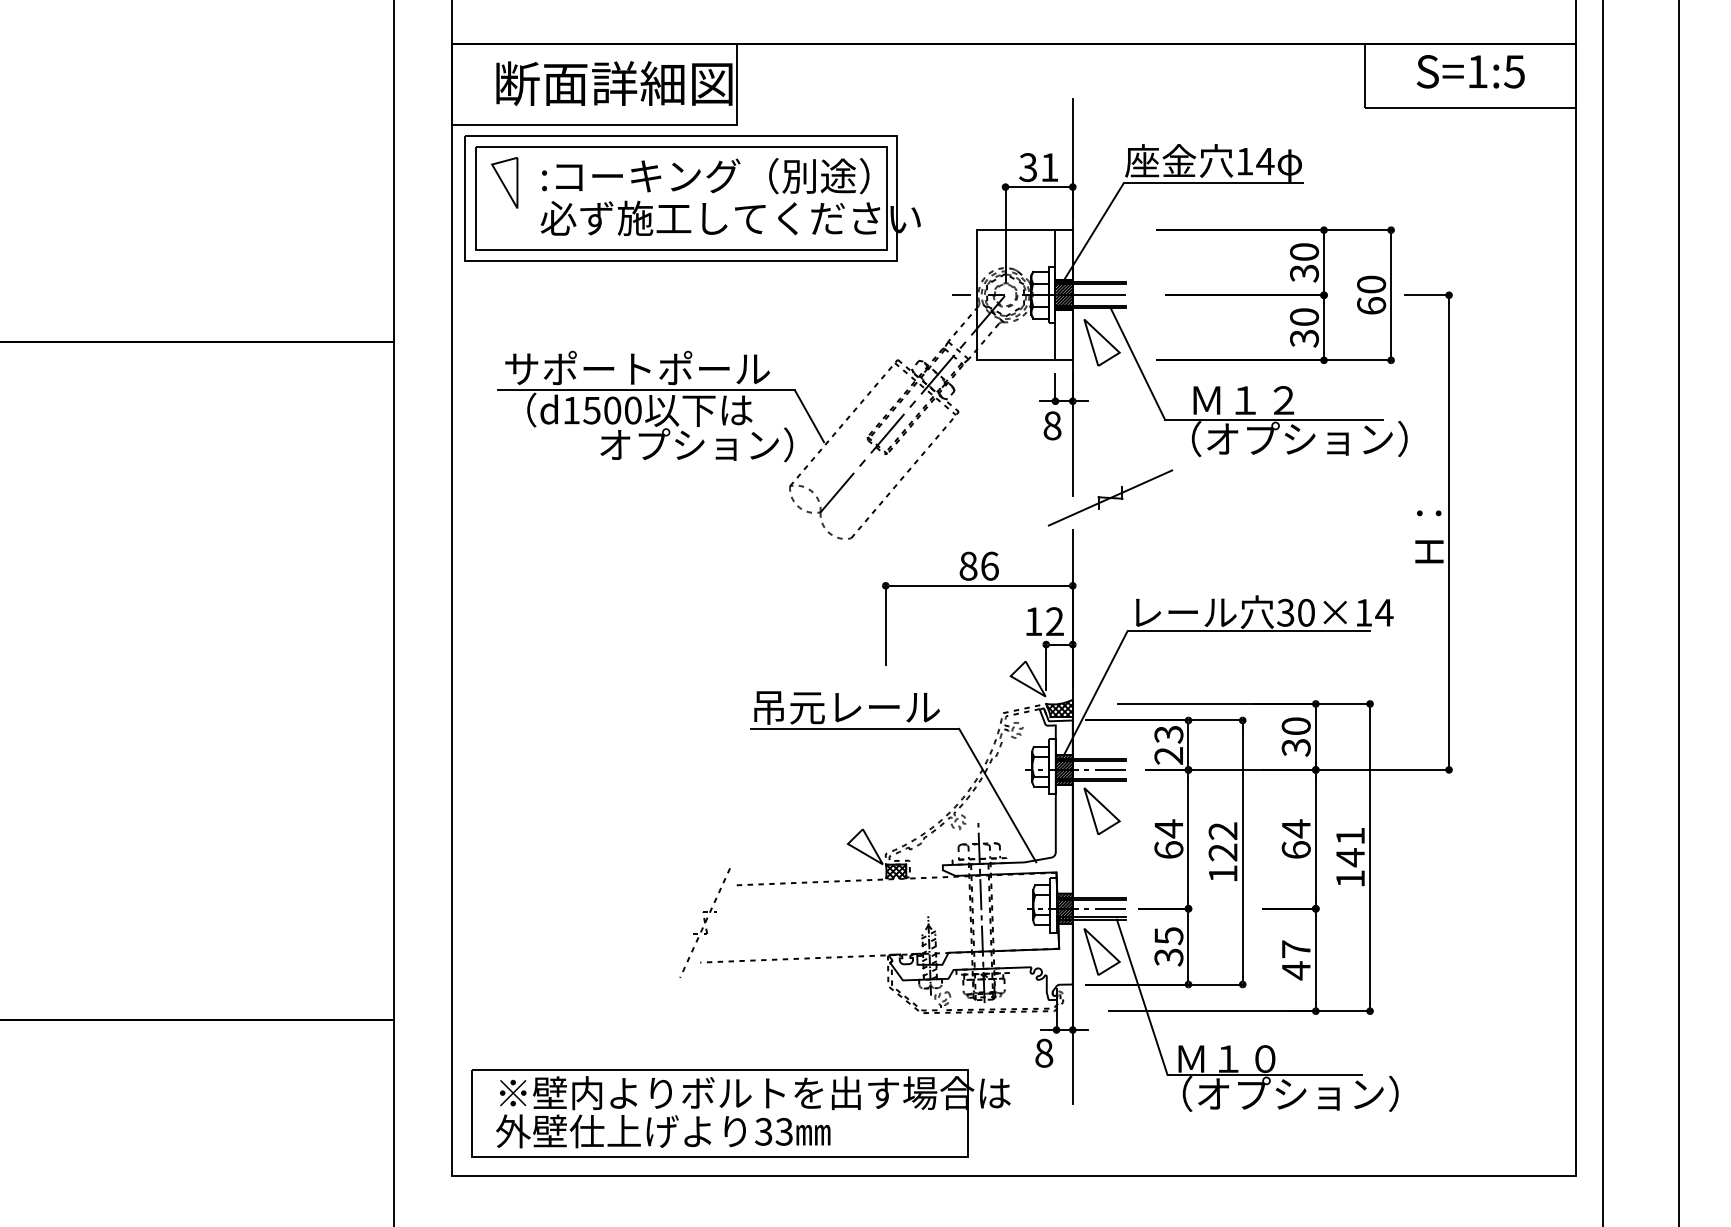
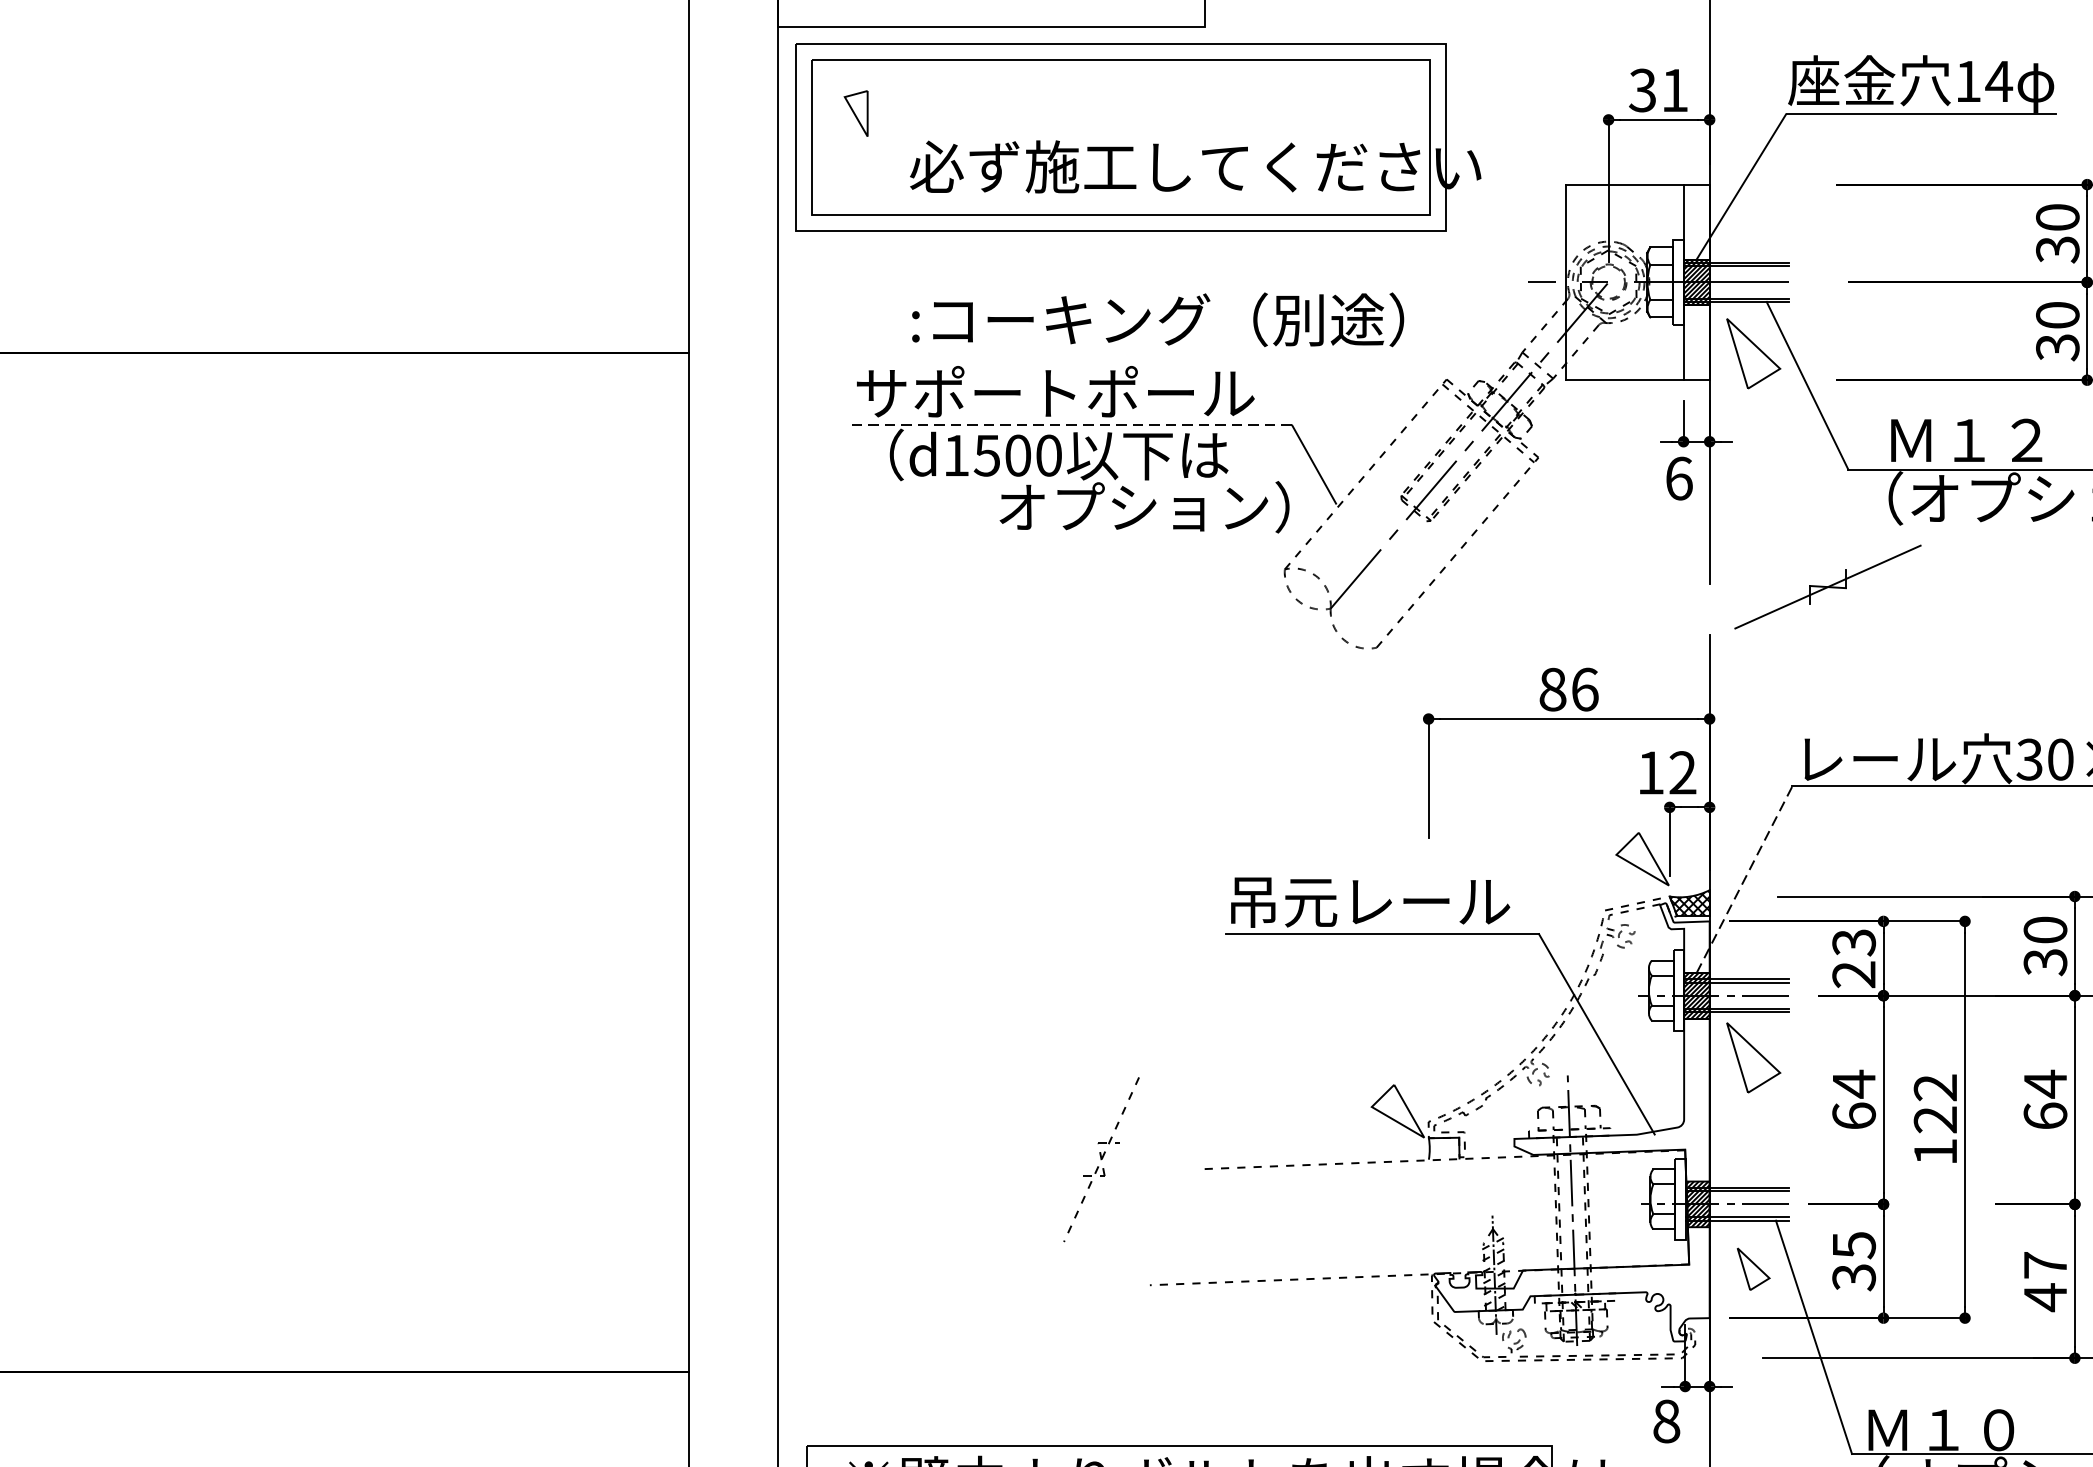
text: (705, 176) -> (1157, 320), moved
part: (504, 182) -> (855, 112), size x0.6
line: (645, 389) -> (1067, 424), solid -> dashed
text: (1052, 425) -> (1679, 478), 8 -> 6
part: (1110, 497) -> (1827, 586), moved
line: (1096, 692) -> (1745, 879), solid -> dashed
hatch: (895, 871) -> (1443, 1148), removed
part: (704, 922) -> (1100, 1158), moved
part: (1101, 951) -> (1752, 1268), size x0.6

